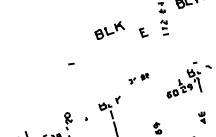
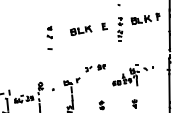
part: (143, 32) -> (104, 26), moved
part: (66, 41) -> (49, 32), added
part: (139, 79) -> (95, 68), size x1.43

